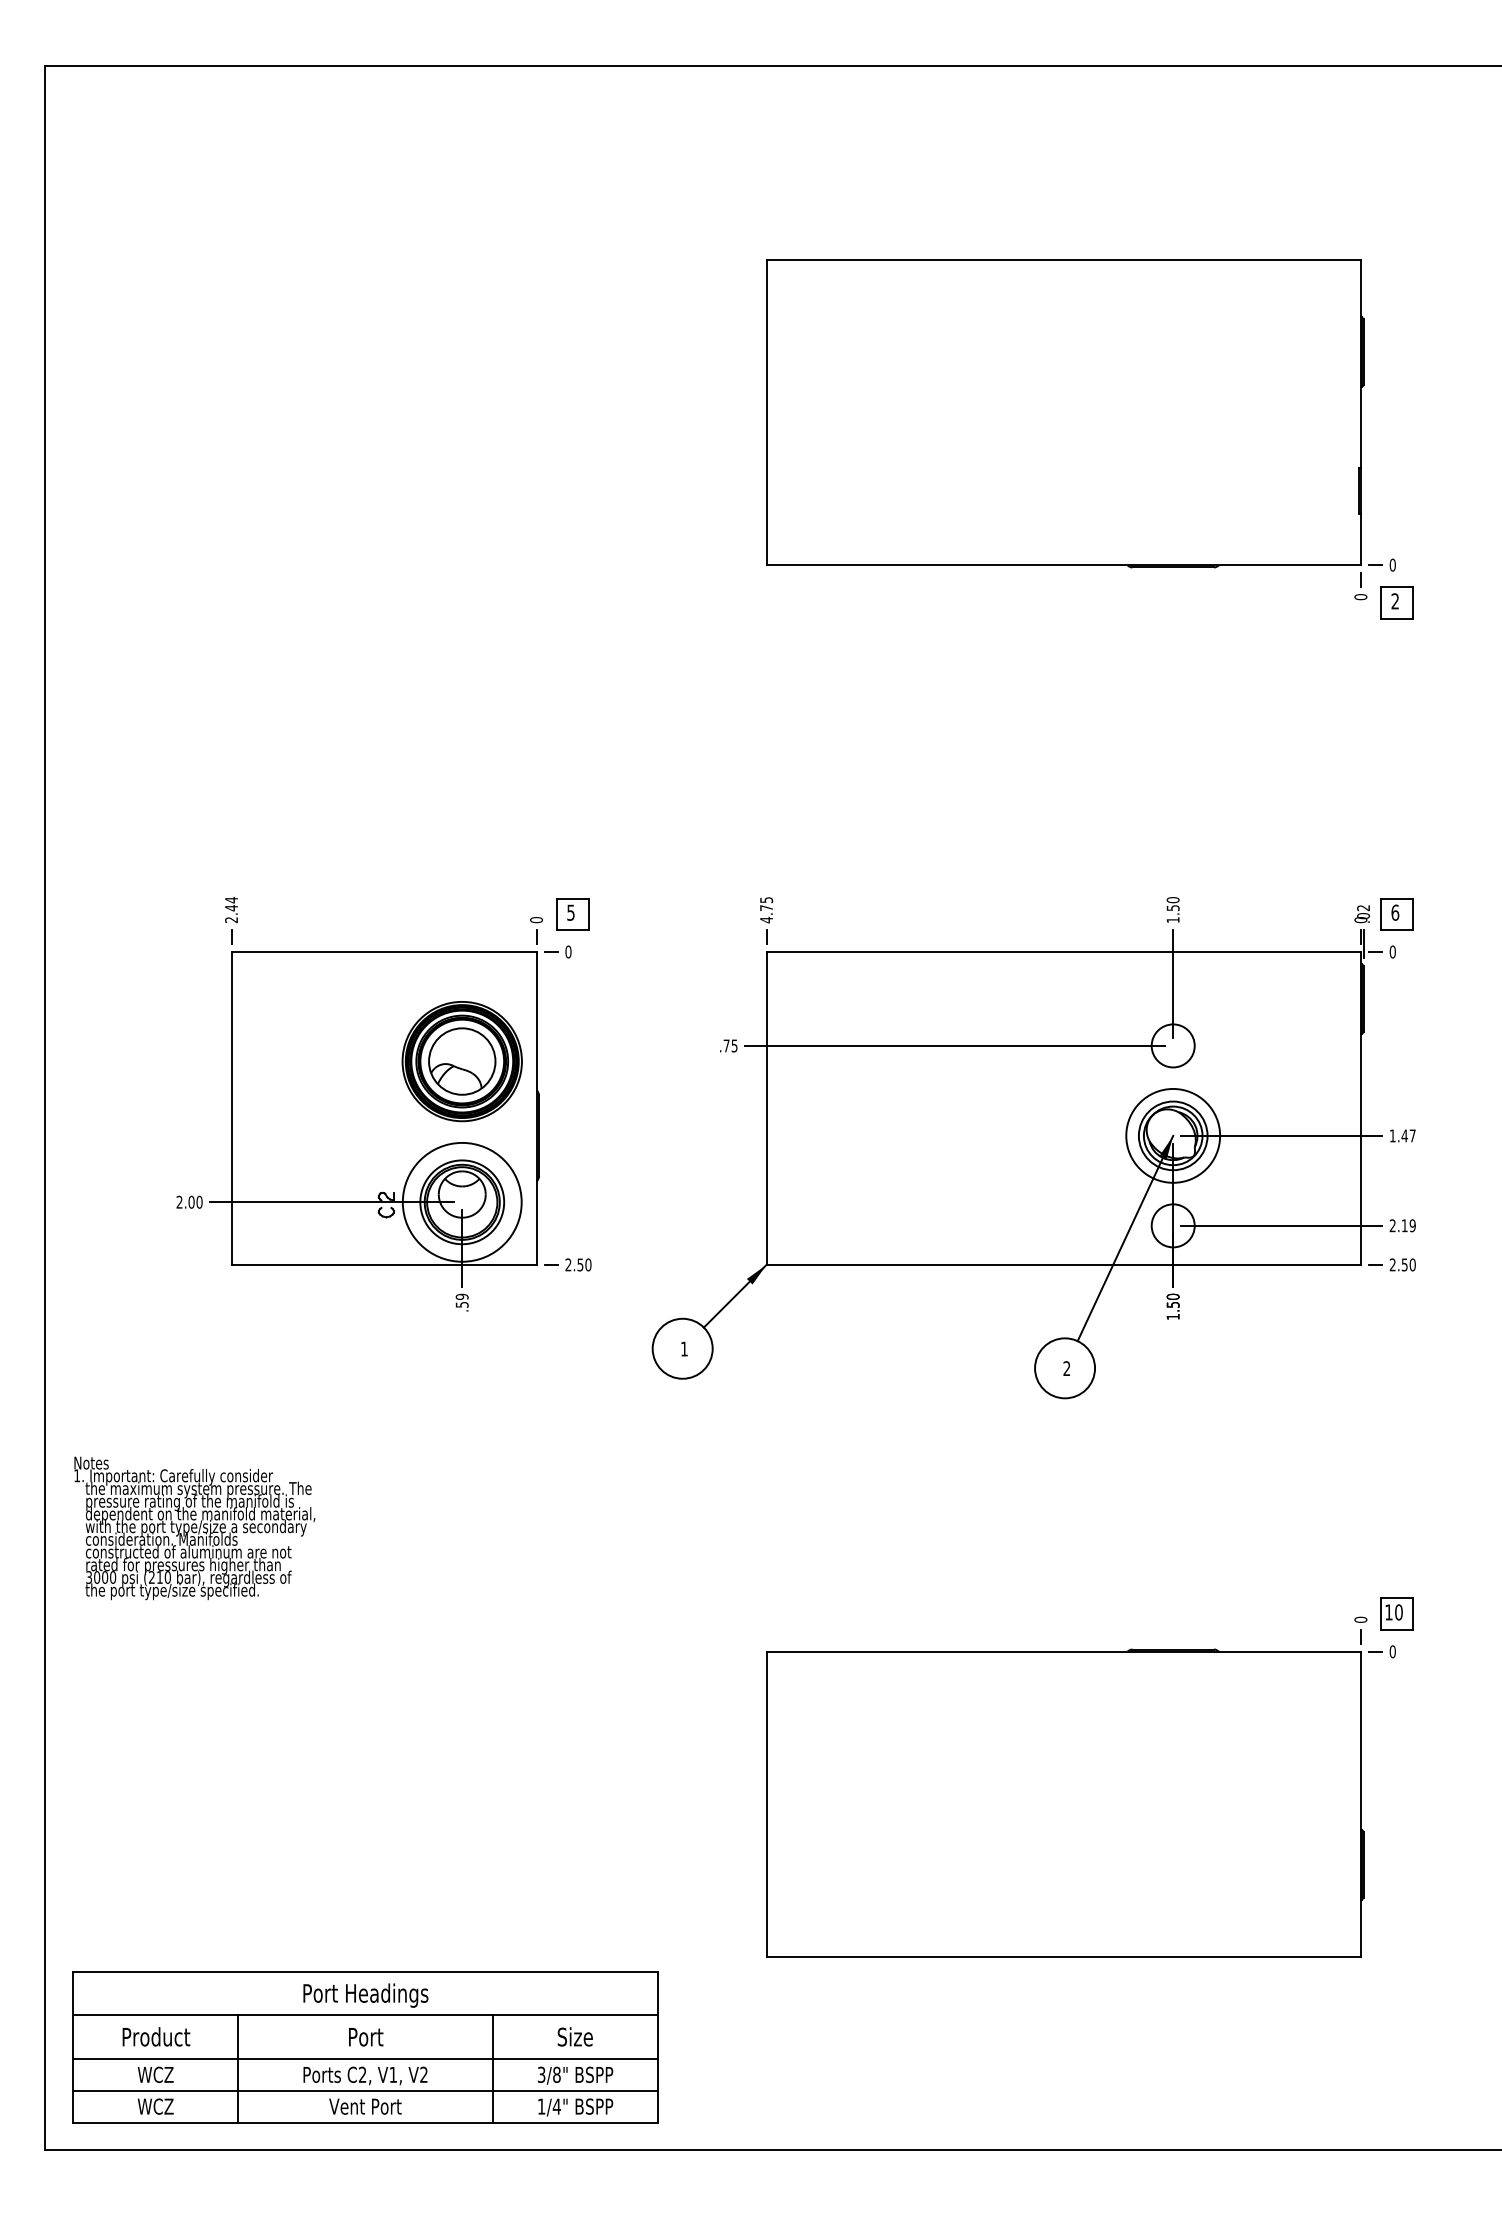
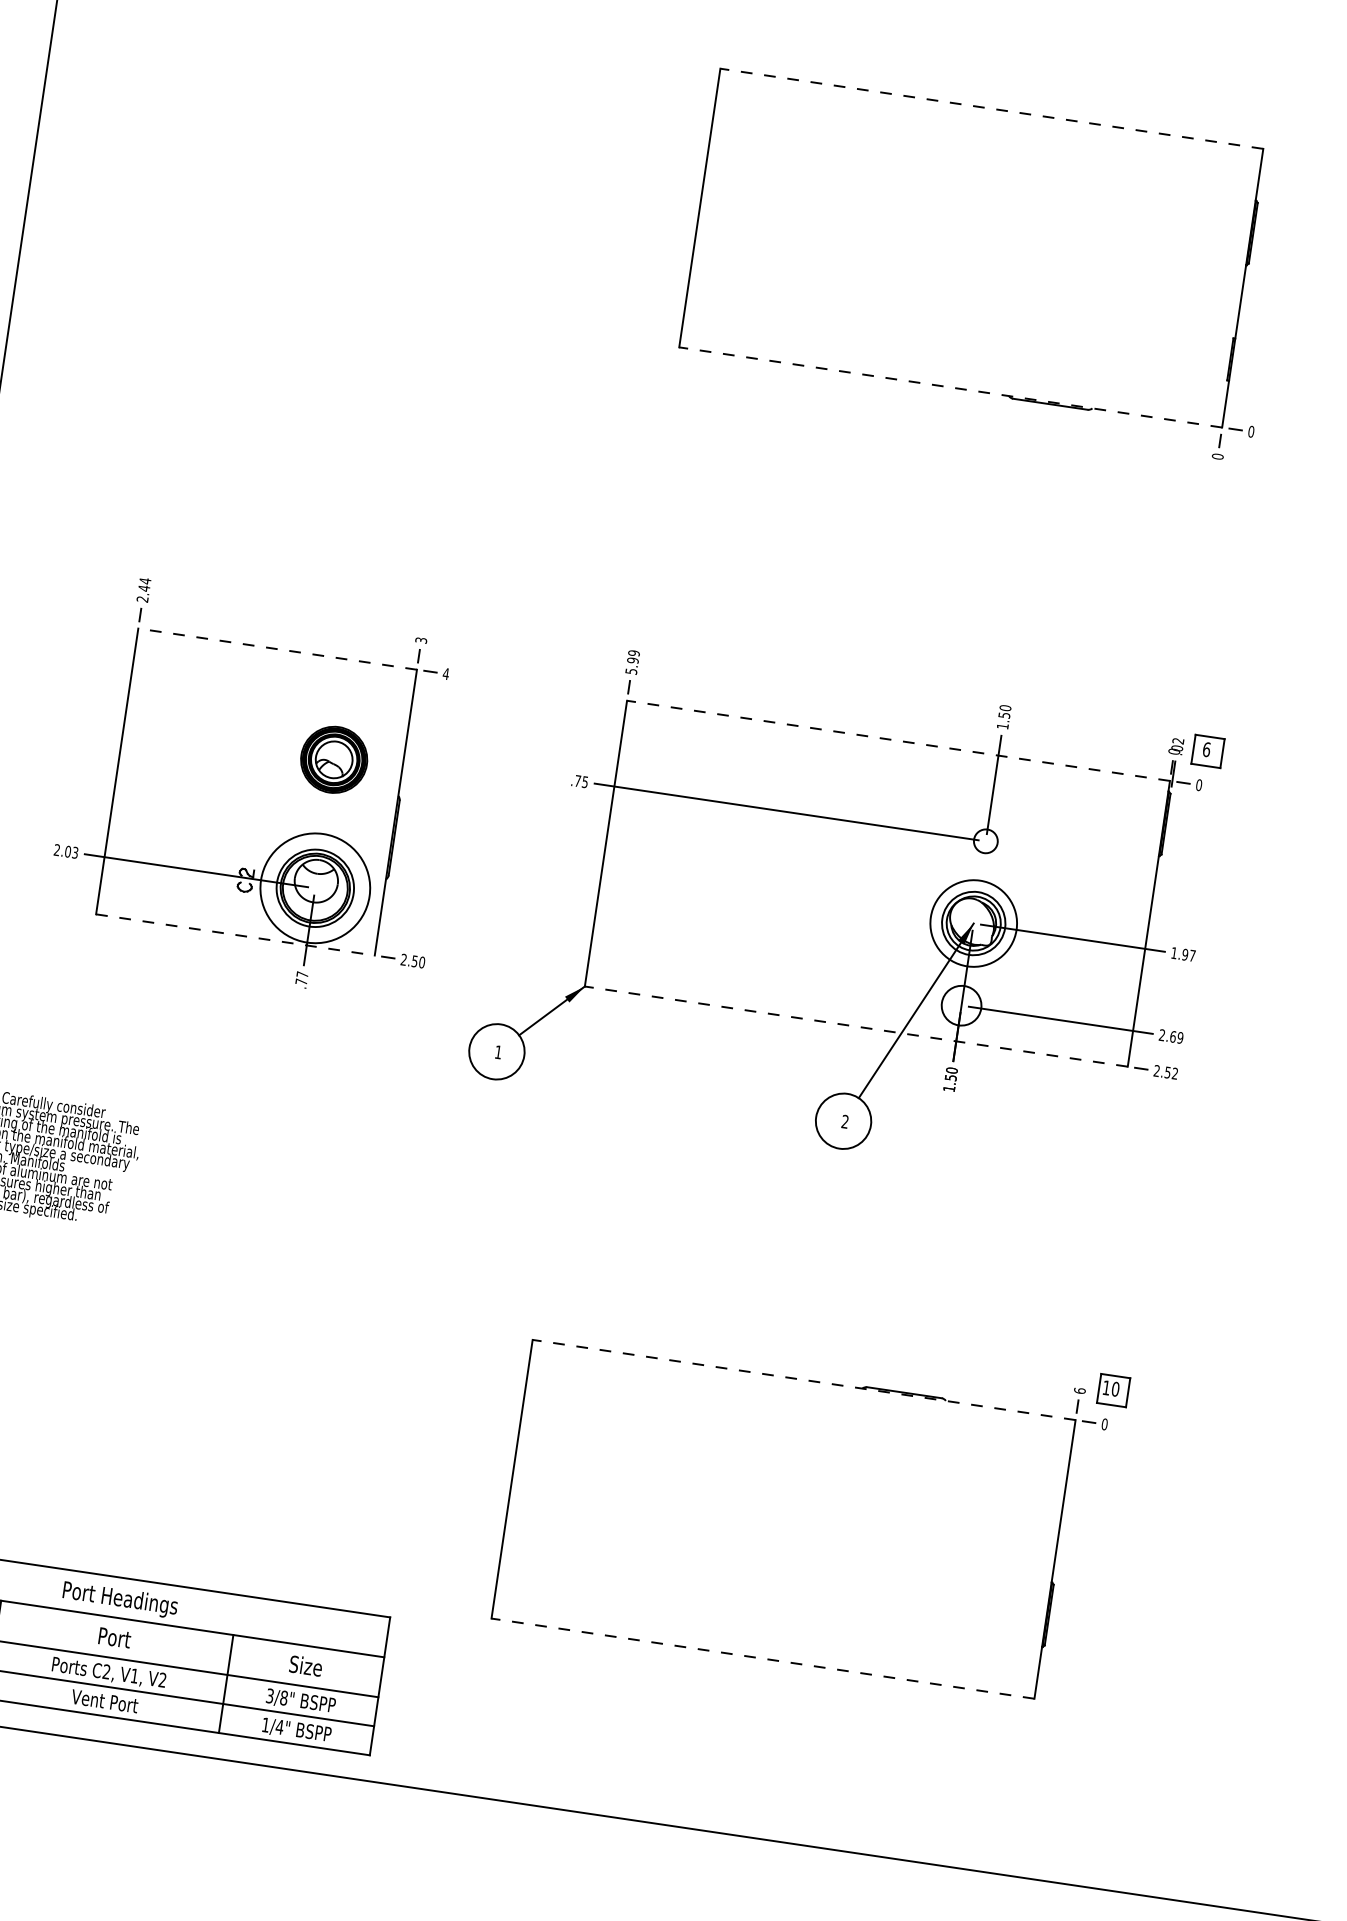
line: (1063, 260) -> (991, 109), solid -> dashed
line: (1063, 565) -> (950, 387), solid -> dashed
part: (1396, 602) -> (1249, 466), removed
text: (766, 910) -> (632, 662), 4.75 -> 5.99
part: (572, 914) -> (454, 640), removed
text: (536, 920) -> (421, 640), 0 -> 3
text: (568, 951) -> (446, 673), 0 -> 4
line: (384, 952) -> (277, 649), solid -> dashed
line: (1063, 952) -> (898, 741), solid -> dashed
circle: (1172, 1045) -> (985, 840), size x0.6
part: (461, 1061) -> (333, 759), size x0.6
text: (1404, 1135) -> (1185, 954), 1.47 -> 1.97
text: (199, 1201) -> (75, 852), 2.00 -> 2.03
text: (1404, 1225) -> (1172, 1036), 2.19 -> 2.69
line: (384, 1264) -> (235, 934), solid -> dashed
line: (1063, 1264) -> (856, 1026), solid -> dashed
text: (1412, 1264) -> (1174, 1073), 2.50 -> 2.52
text: (461, 1300) -> (301, 977), .59 -> .77
text: (1360, 1619) -> (1079, 1390), 0 -> 6
line: (1063, 1651) -> (803, 1379), solid -> dashed
line: (1063, 1956) -> (762, 1658), solid -> dashed

